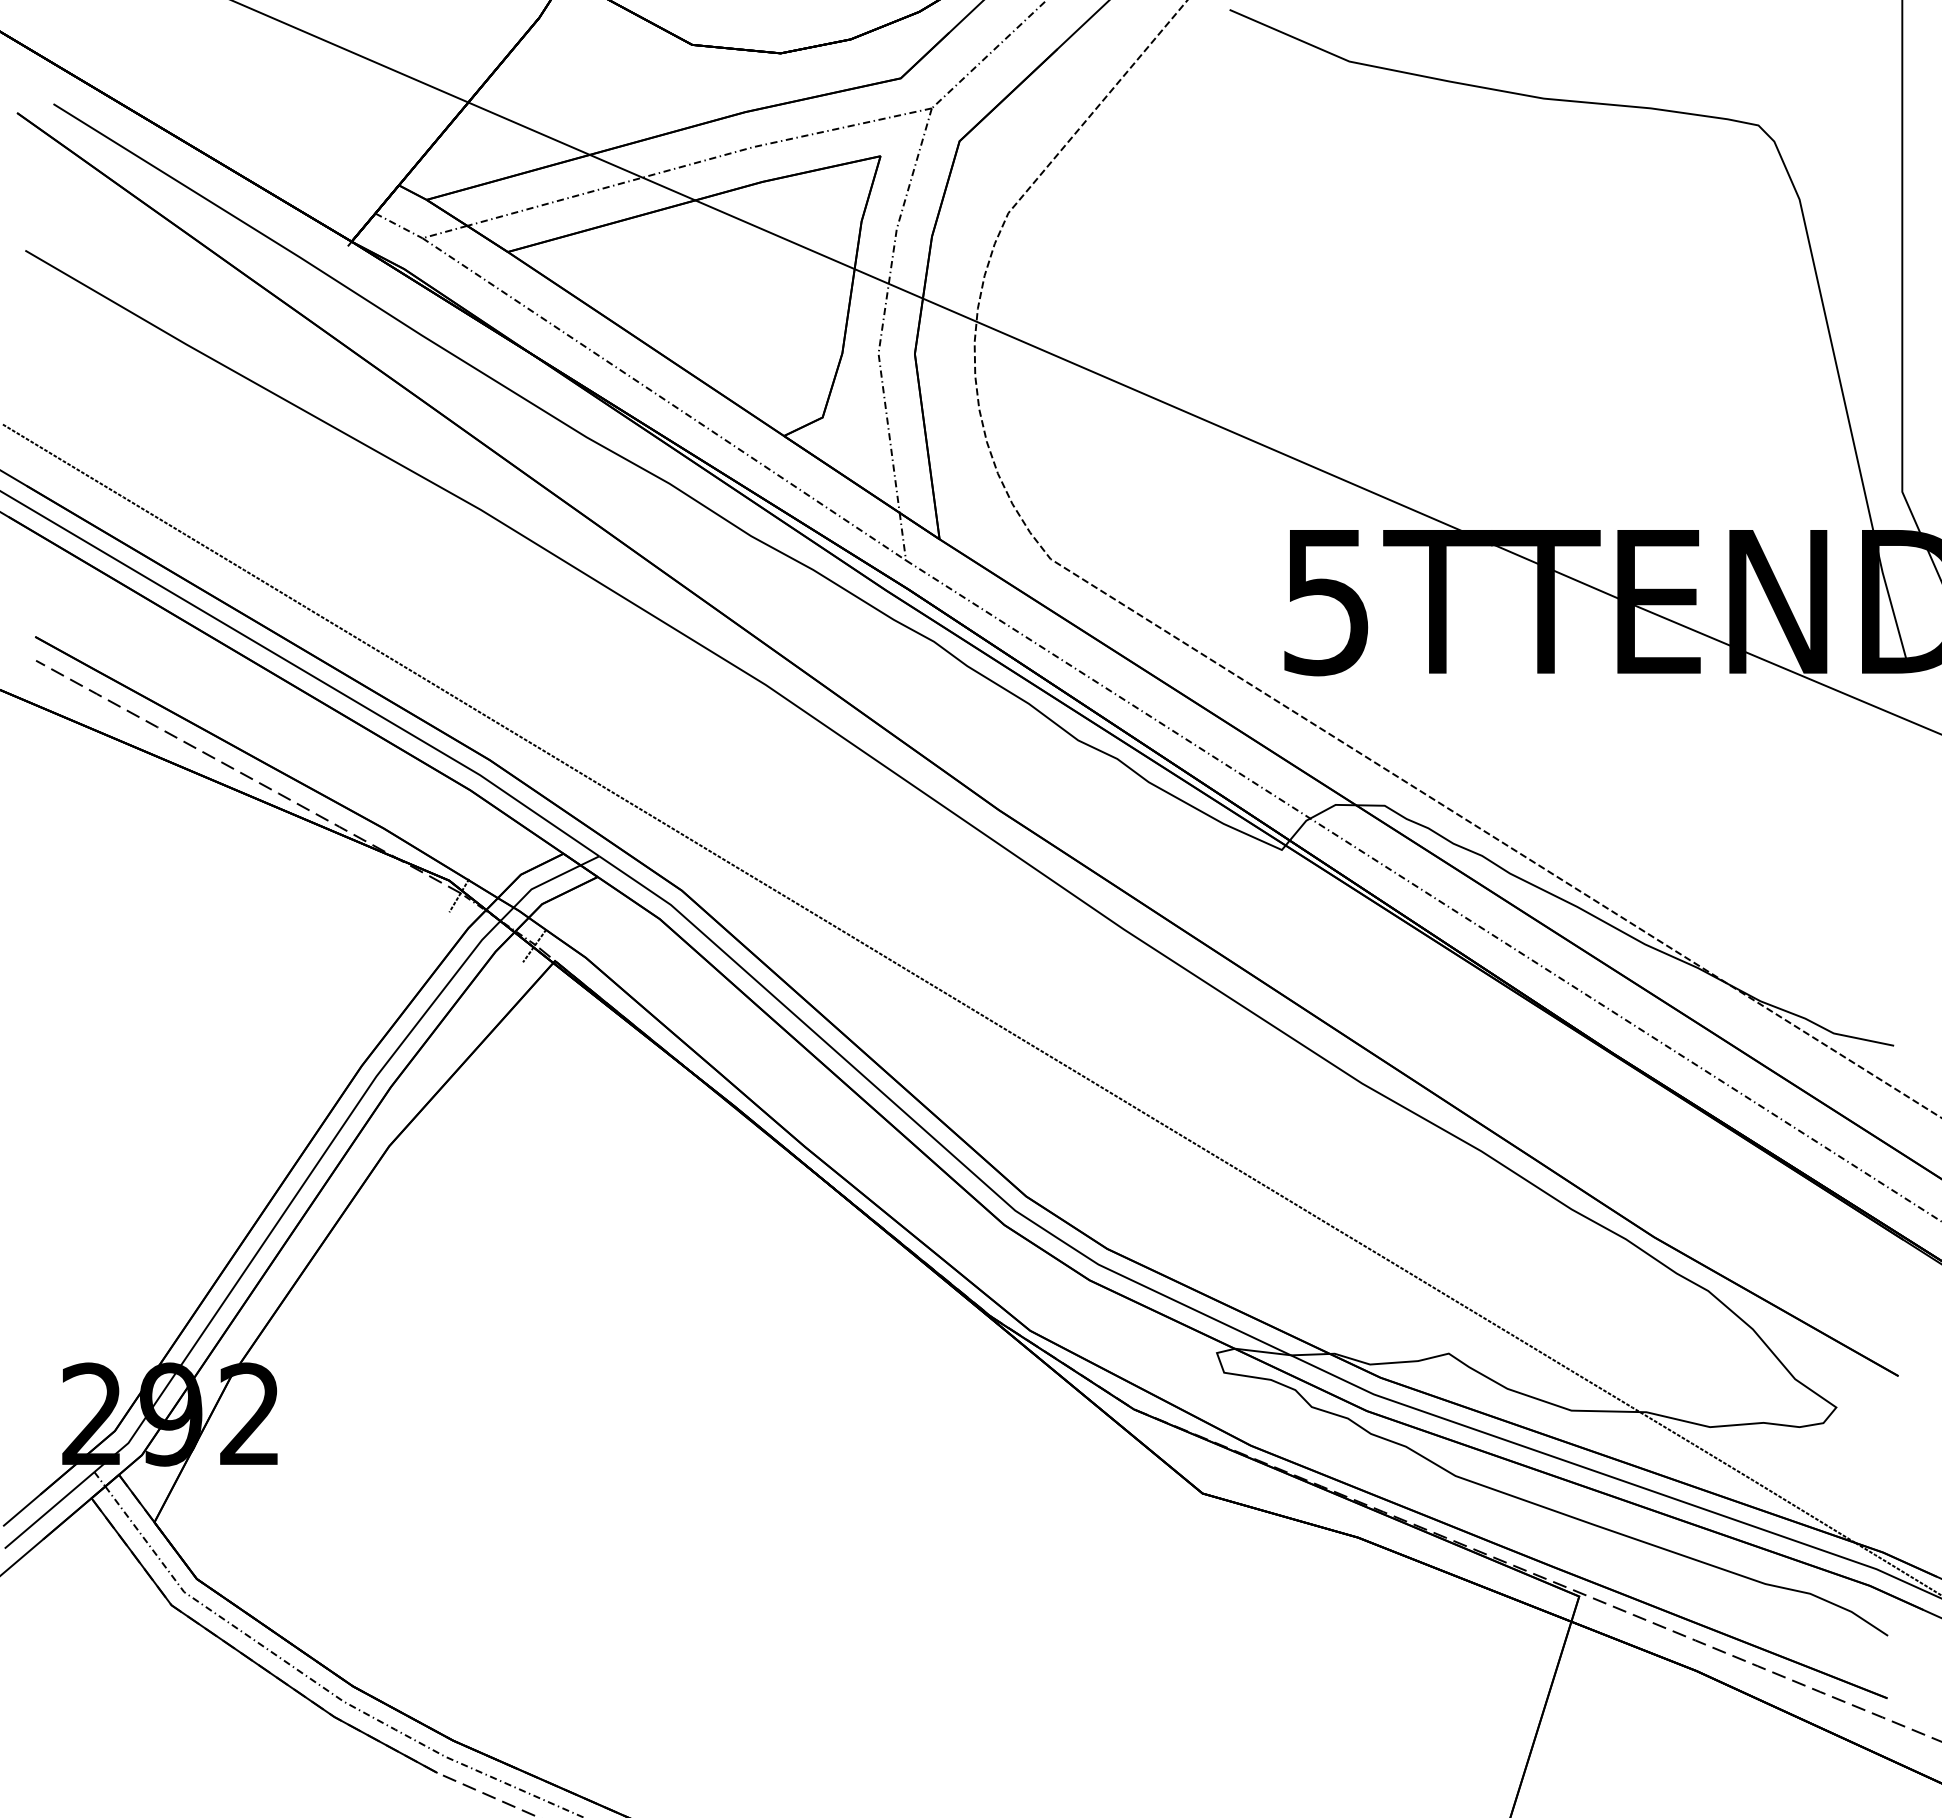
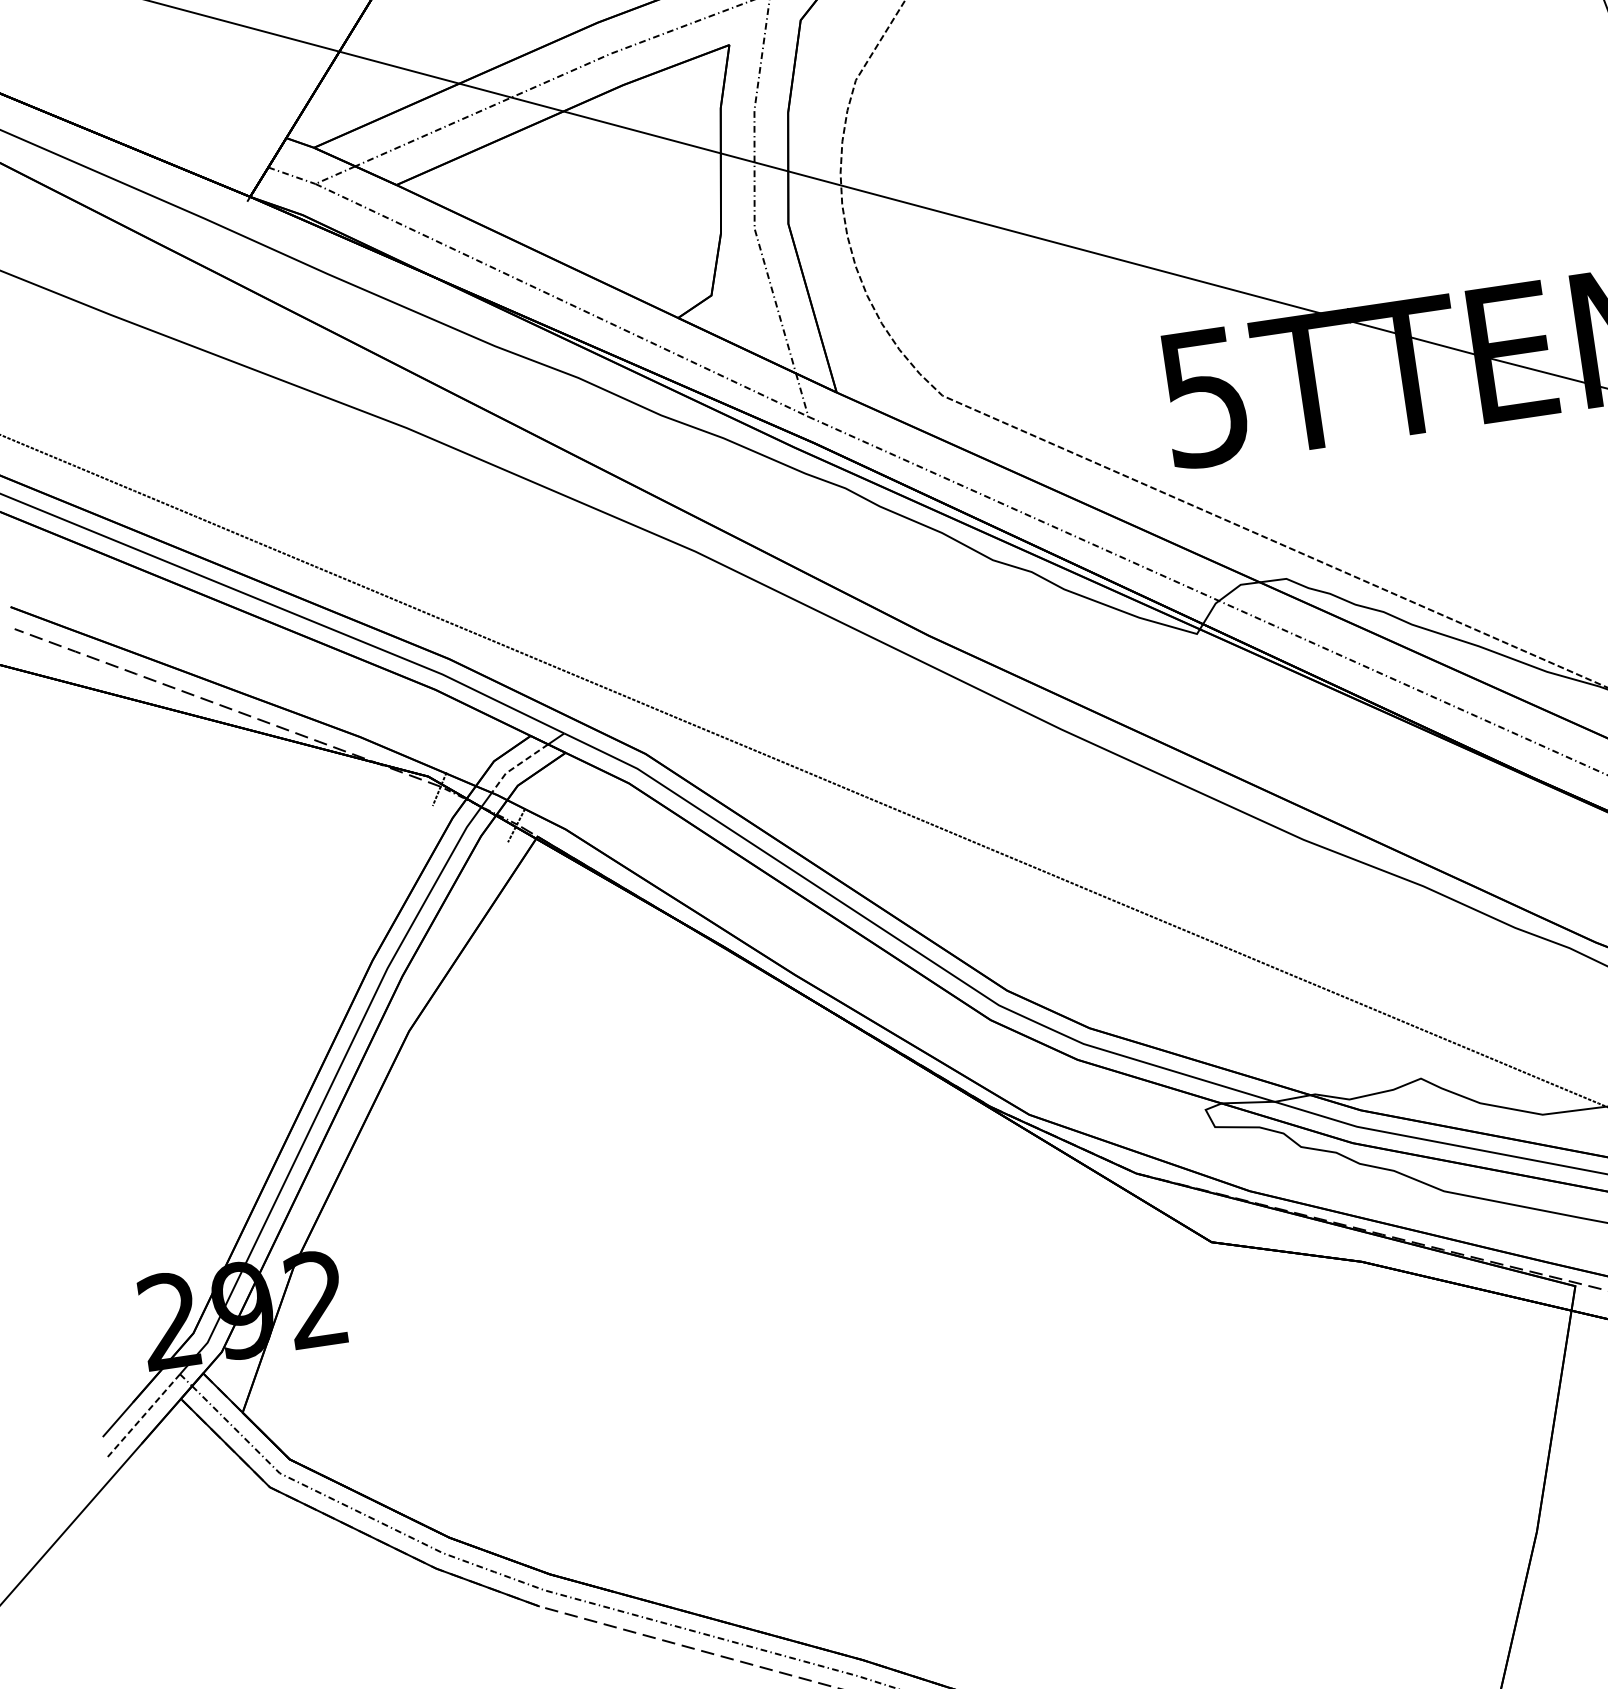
line: (544, 883) -> (517, 766), solid -> dashed
line: (48, 1510) -> (142, 1416), solid -> dashed

